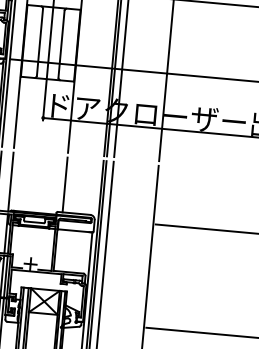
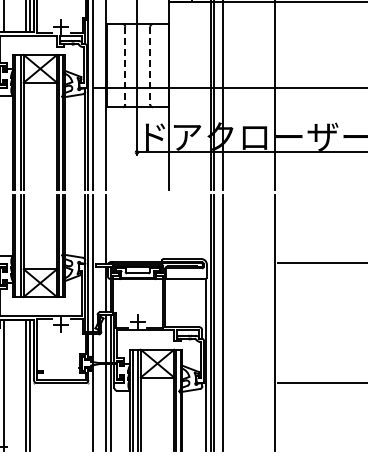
line: (40, 42) -> (125, 65), solid -> dashed
line: (61, 44) -> (150, 65), solid -> dashed
line: (65, 185) -> (169, 227), removed

